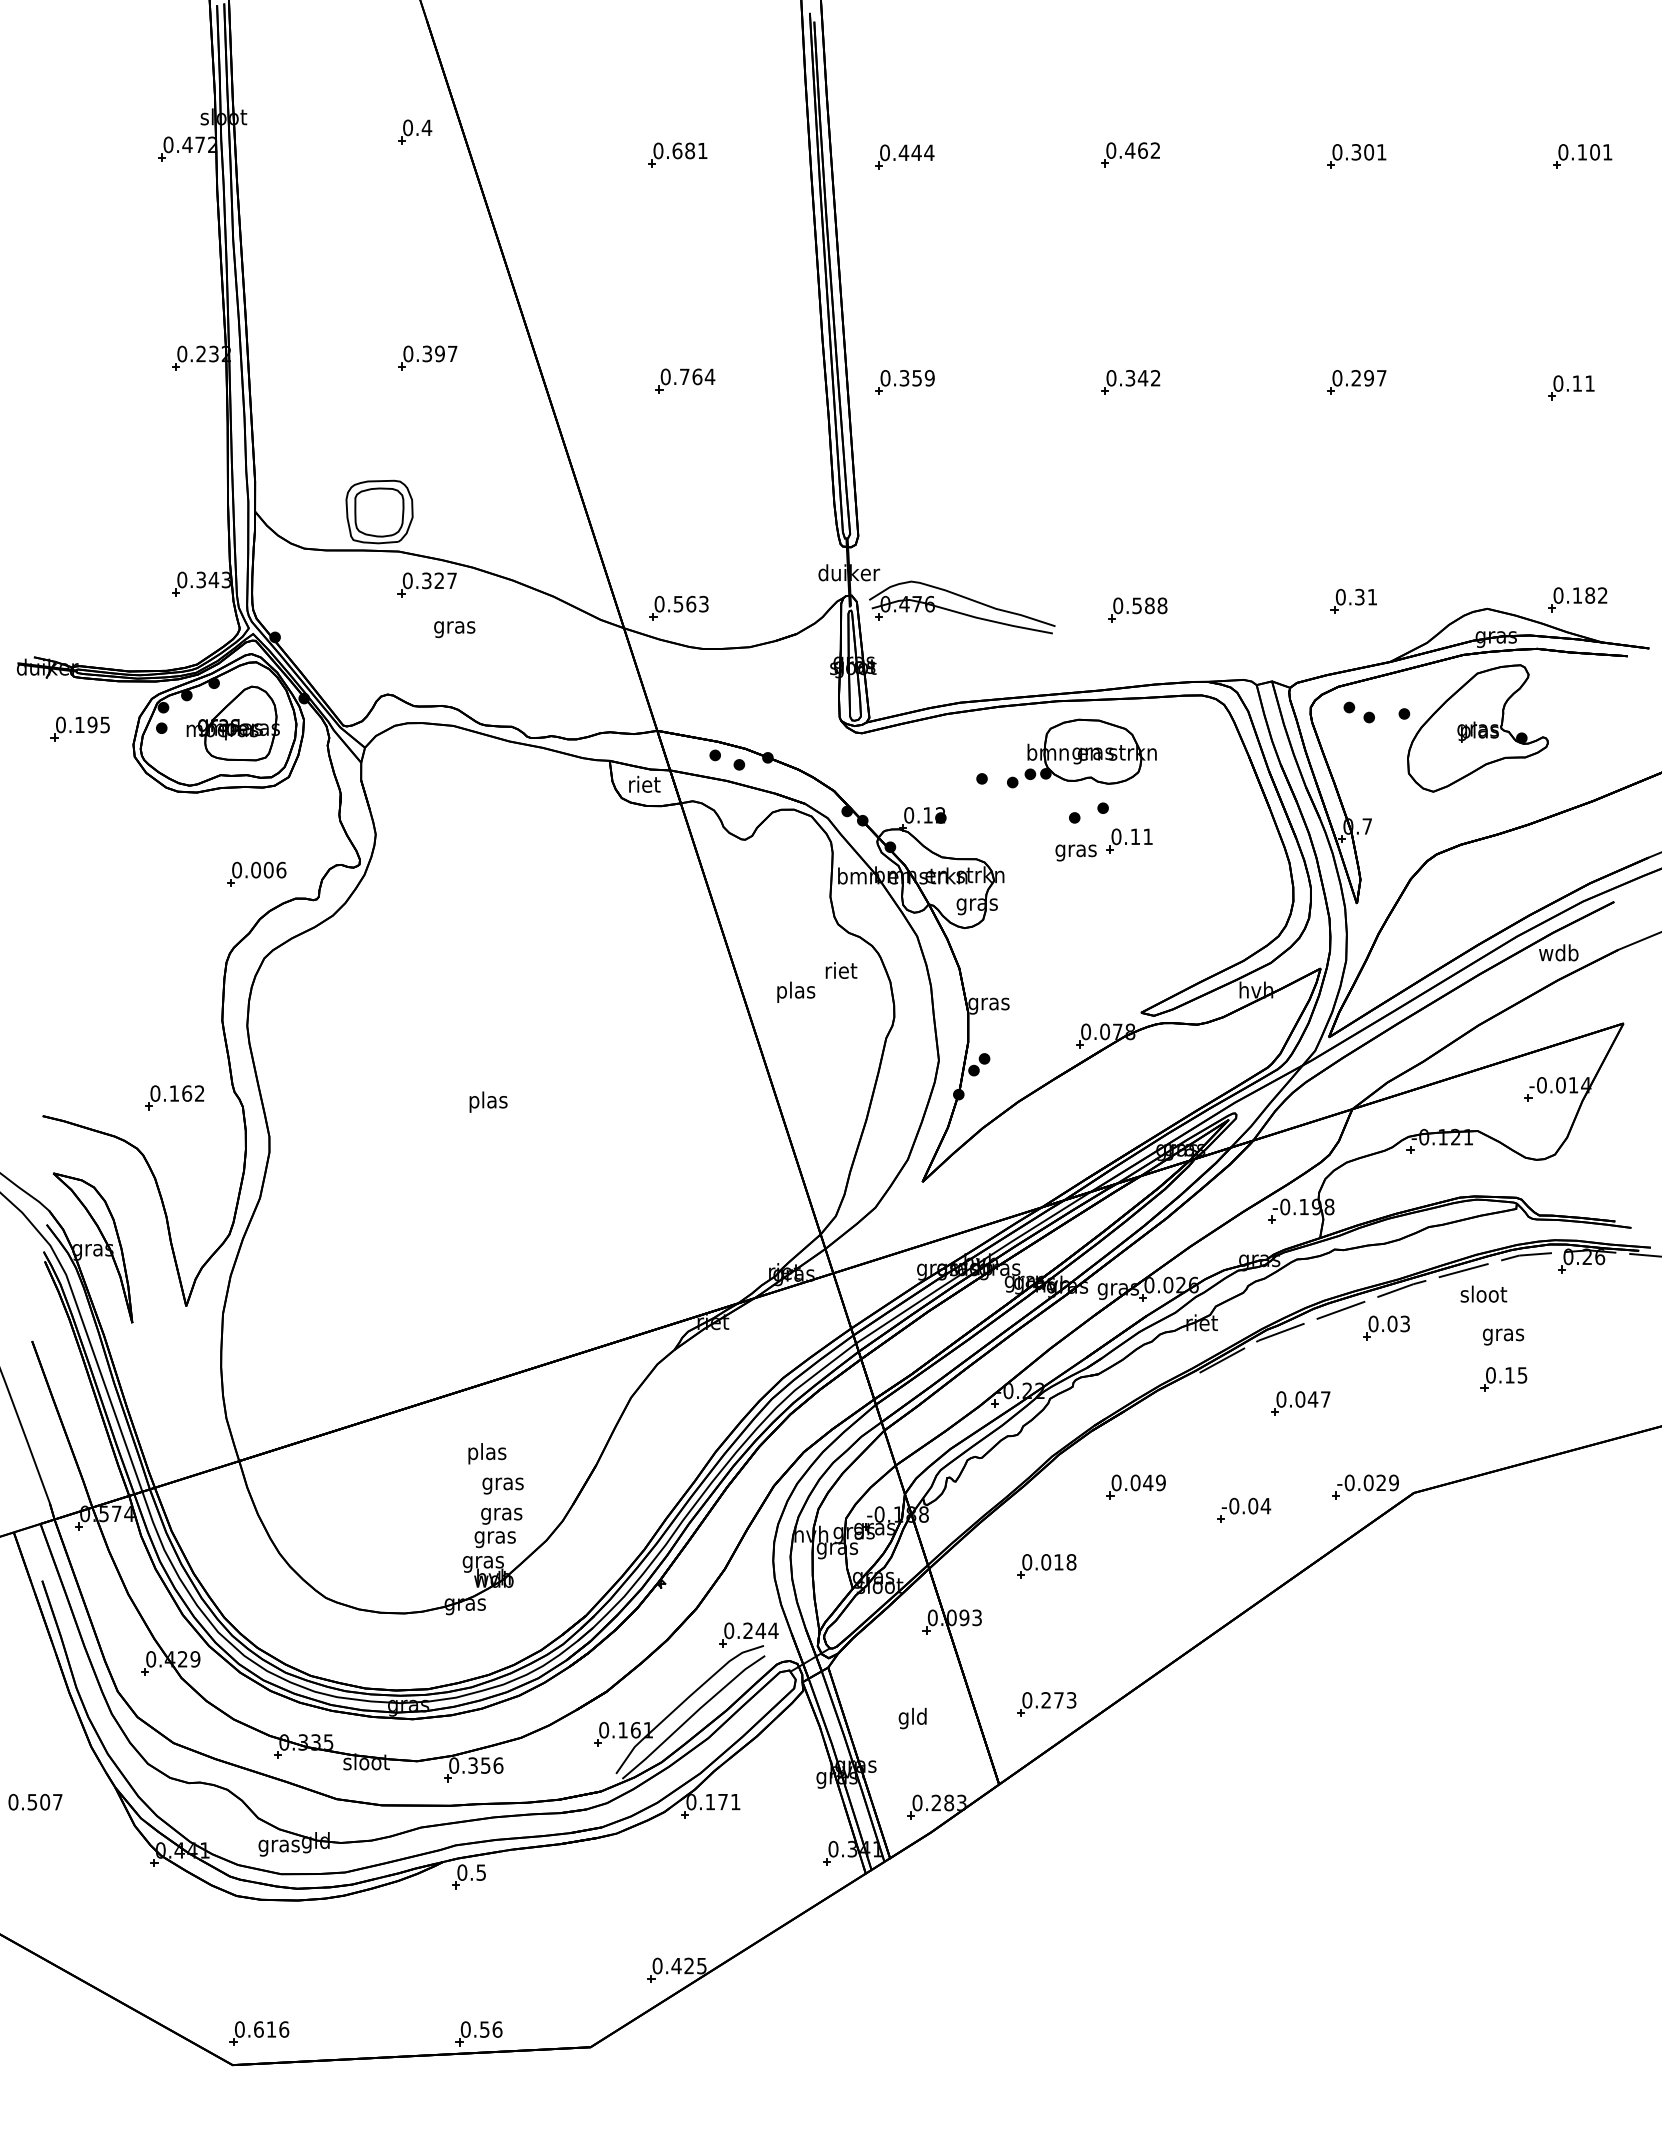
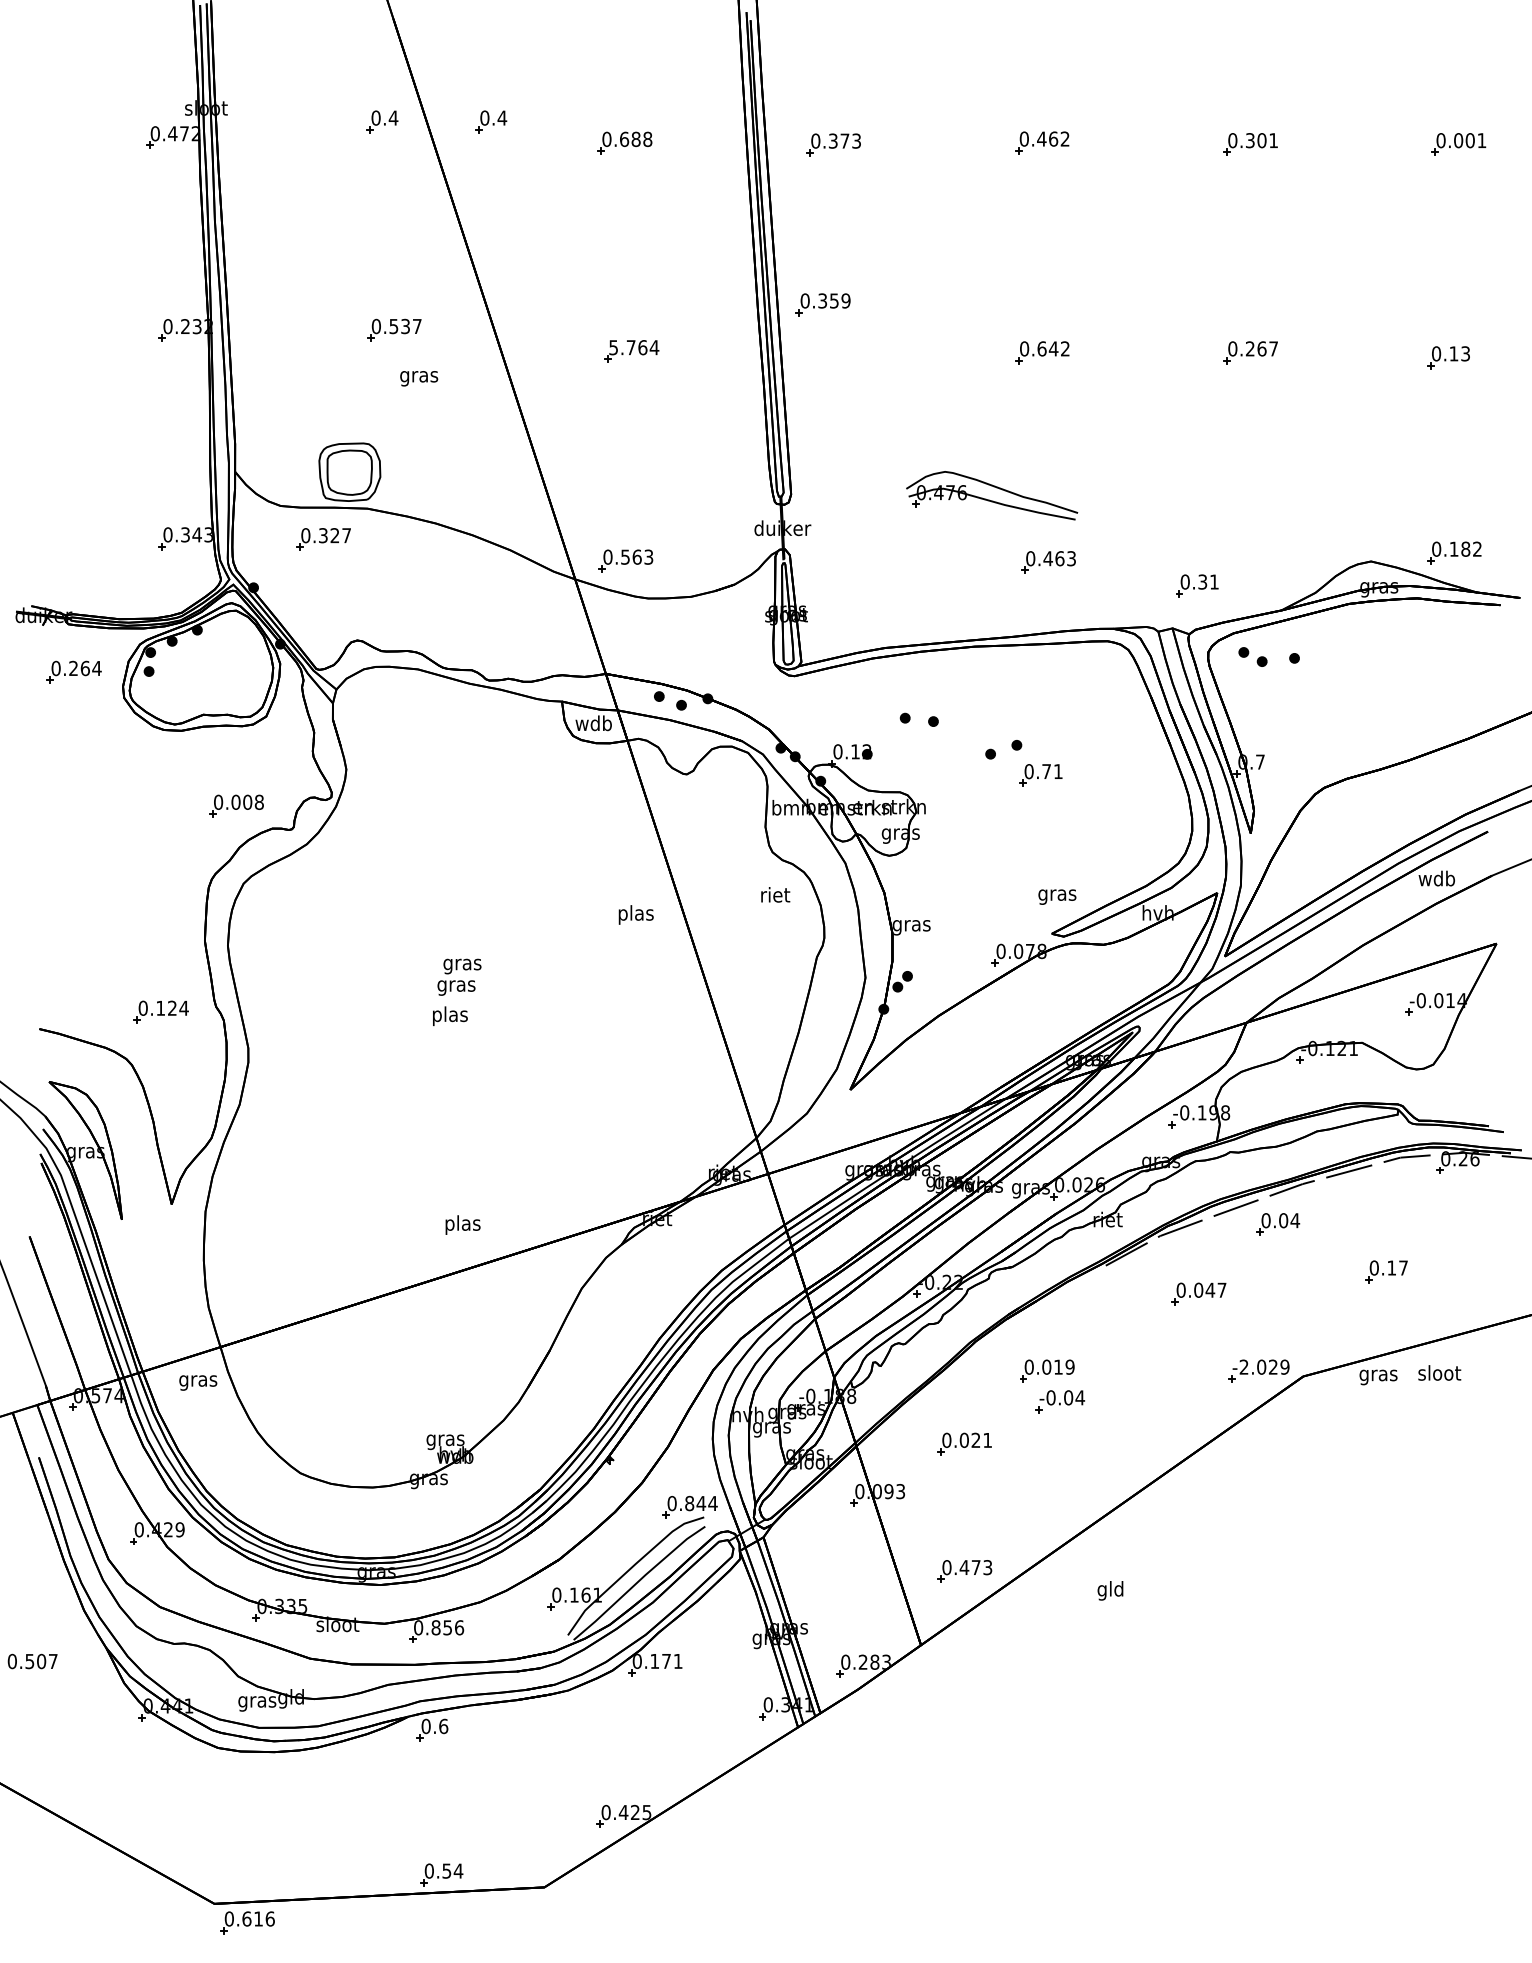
part: (533, 131) -> (491, 121), added
text: (702, 150) -> (647, 138), 0.681 -> 0.688
text: (916, 152) -> (844, 140), 0.444 -> 0.373
text: (1582, 152) -> (1458, 140), 0.101 -> 0.001
text: (433, 353) -> (399, 326), 0.397 -> 0.537
text: (665, 376) -> (613, 347), 0.764 -> 5.764
text: (1130, 378) -> (1042, 349), 0.342 -> 0.642
text: (1369, 378) -> (1262, 349), 0.297 -> 0.267
part: (904, 382) -> (822, 304), moved
text: (1589, 383) -> (1465, 353), 0.11 -> 0.13
part: (426, 584) -> (323, 539), moved
part: (1353, 600) -> (1196, 585), moved
text: (1149, 605) -> (1059, 558), 0.588 -> 0.463
part: (962, 607) -> (992, 495), moved
text: (454, 629) -> (418, 378), moved
part: (232, 723) -> (214, 667), removed
text: (92, 724) -> (85, 668), 0.195 -> 0.264
part: (1477, 728) -> (1361, 671), removed
part: (1090, 751) -> (1005, 692), removed
text: (643, 783) -> (593, 722), riet -> wdb
text: (1135, 836) -> (1046, 771), 0.11 -> 0.71
text: (1075, 852) -> (1056, 896), moved
text: (281, 869) -> (259, 801), 0.006 -> 0.008
text: (796, 991) -> (636, 914), moved
text: (193, 1093) -> (178, 1008), 0.162 -> 0.124
text: (1483, 1293) -> (1439, 1372), moved
text: (1404, 1323) -> (1294, 1220), 0.03 -> 0.04
text: (1503, 1336) -> (1378, 1376), moved
text: (1522, 1375) -> (1403, 1268), 0.15 -> 0.17
text: (487, 1453) -> (463, 1224), moved
text: (1148, 1482) -> (1058, 1366), 0.049 -> 0.019
text: (1349, 1482) -> (1243, 1366), -0.029 -> -2.029
text: (502, 1485) -> (197, 1382), moved
part: (1244, 1509) -> (1060, 1400), moved
text: (498, 1527) -> (459, 976), moved
text: (1065, 1562) -> (982, 1440), 0.018 -> 0.021
text: (748, 1630) -> (689, 1503), 0.244 -> 0.844
text: (1046, 1700) -> (964, 1567), 0.273 -> 0.473
text: (912, 1718) -> (1110, 1590), moved
text: (473, 1765) -> (436, 1627), 0.356 -> 0.856
text: (481, 1872) -> (443, 1726), 0.5 -> 0.6
text: (497, 2029) -> (458, 1871), 0.56 -> 0.54
part: (259, 2033) -> (247, 1922), moved

